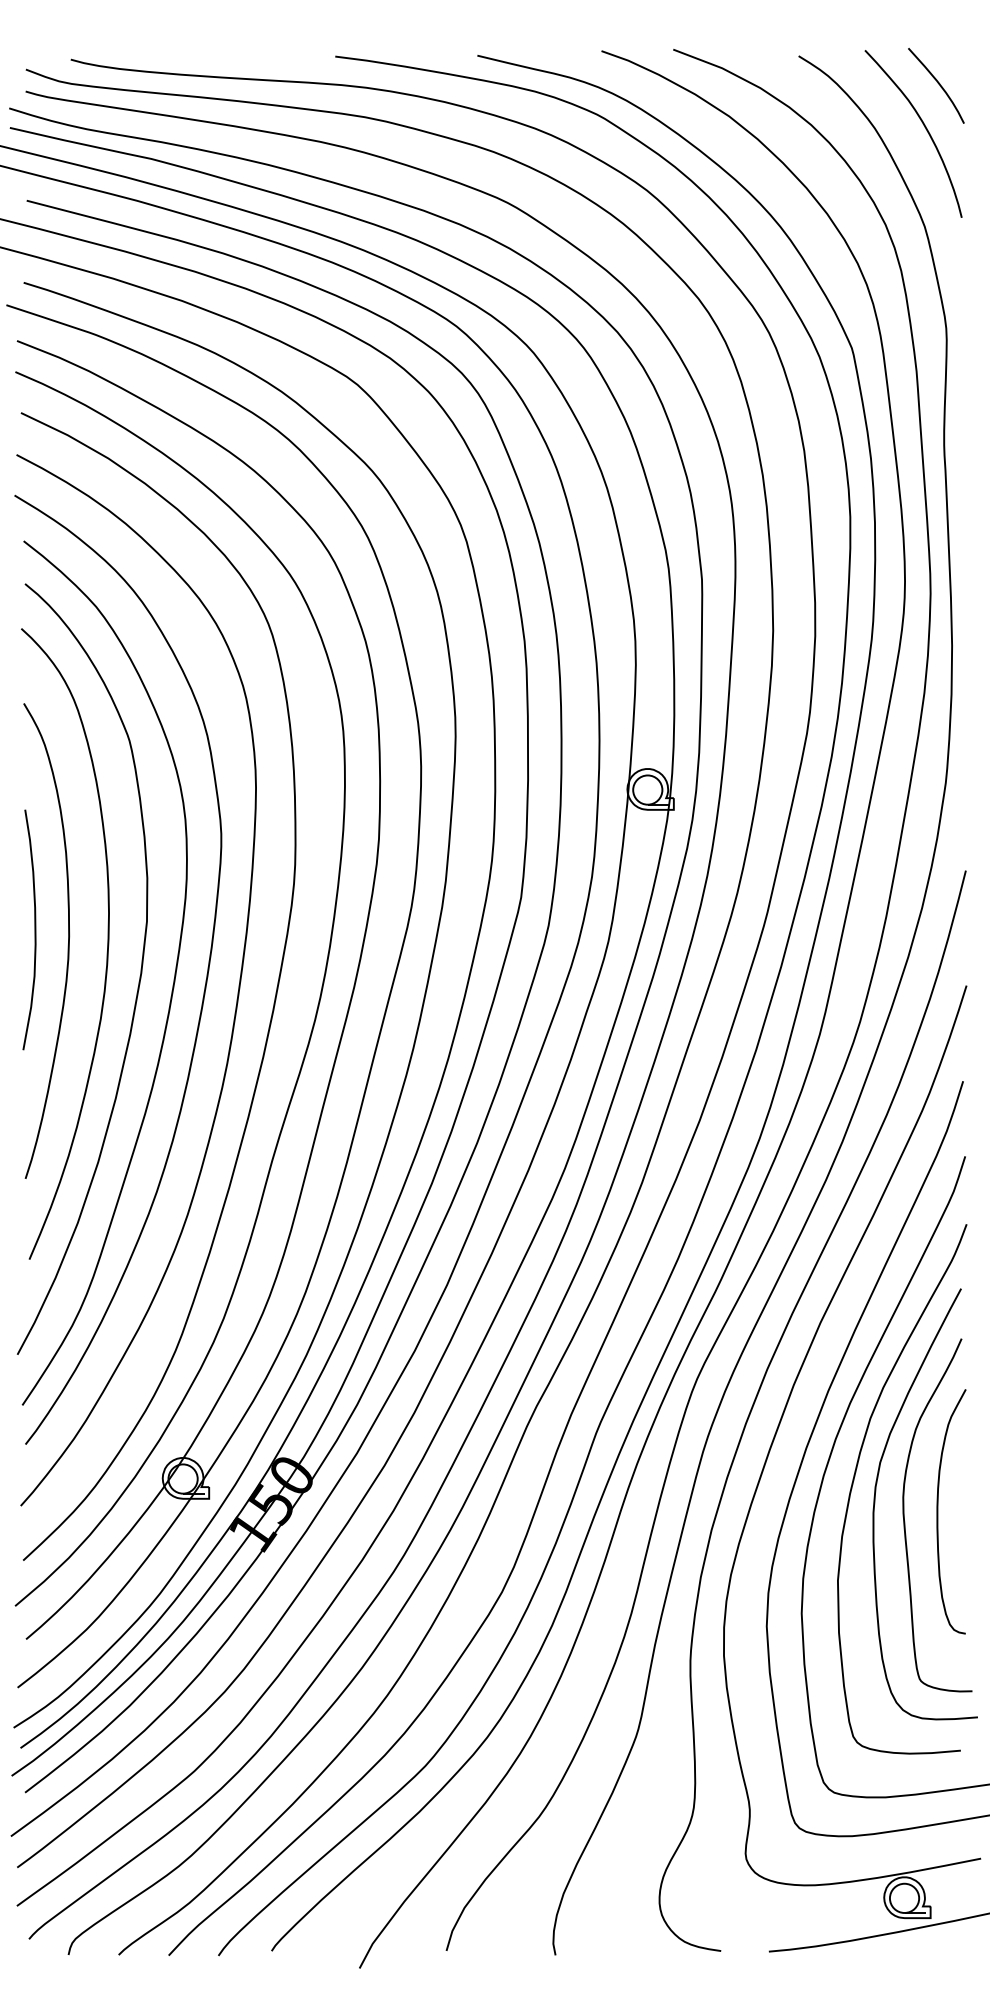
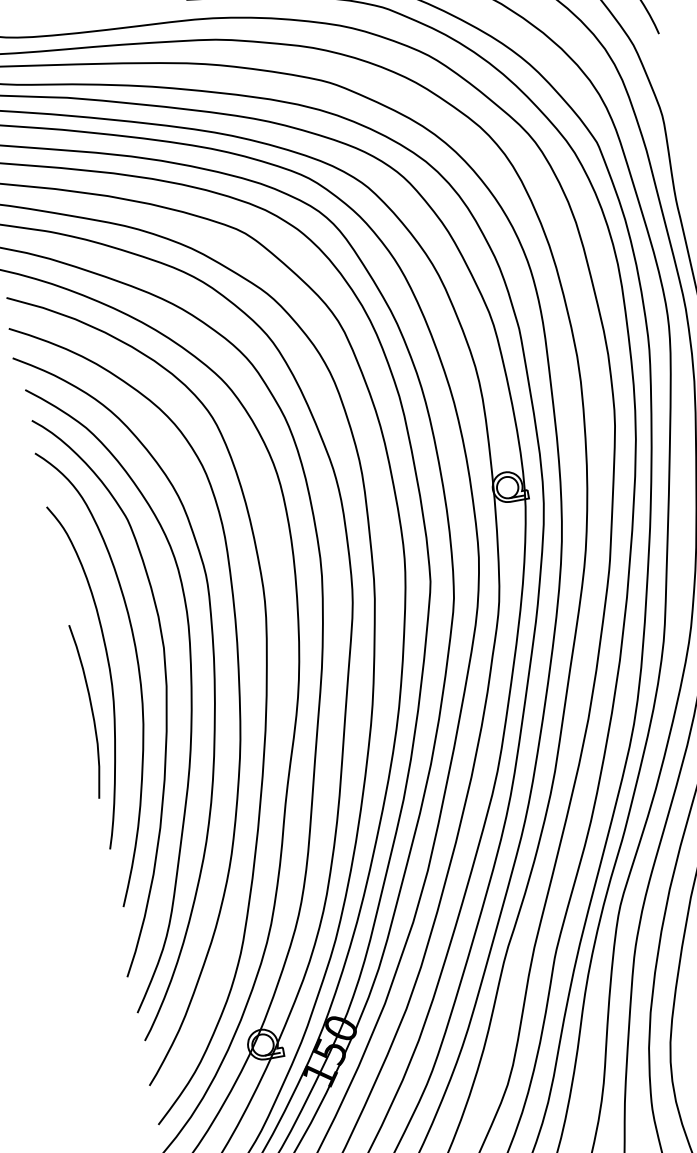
curve: (34, 929) -> (91, 710), moved

